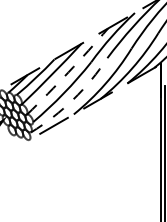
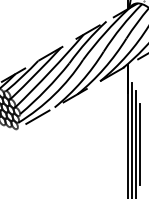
arc: (68, 71) -> (50, 71), dashed -> solid
arc: (73, 99) -> (54, 94), dashed -> solid

